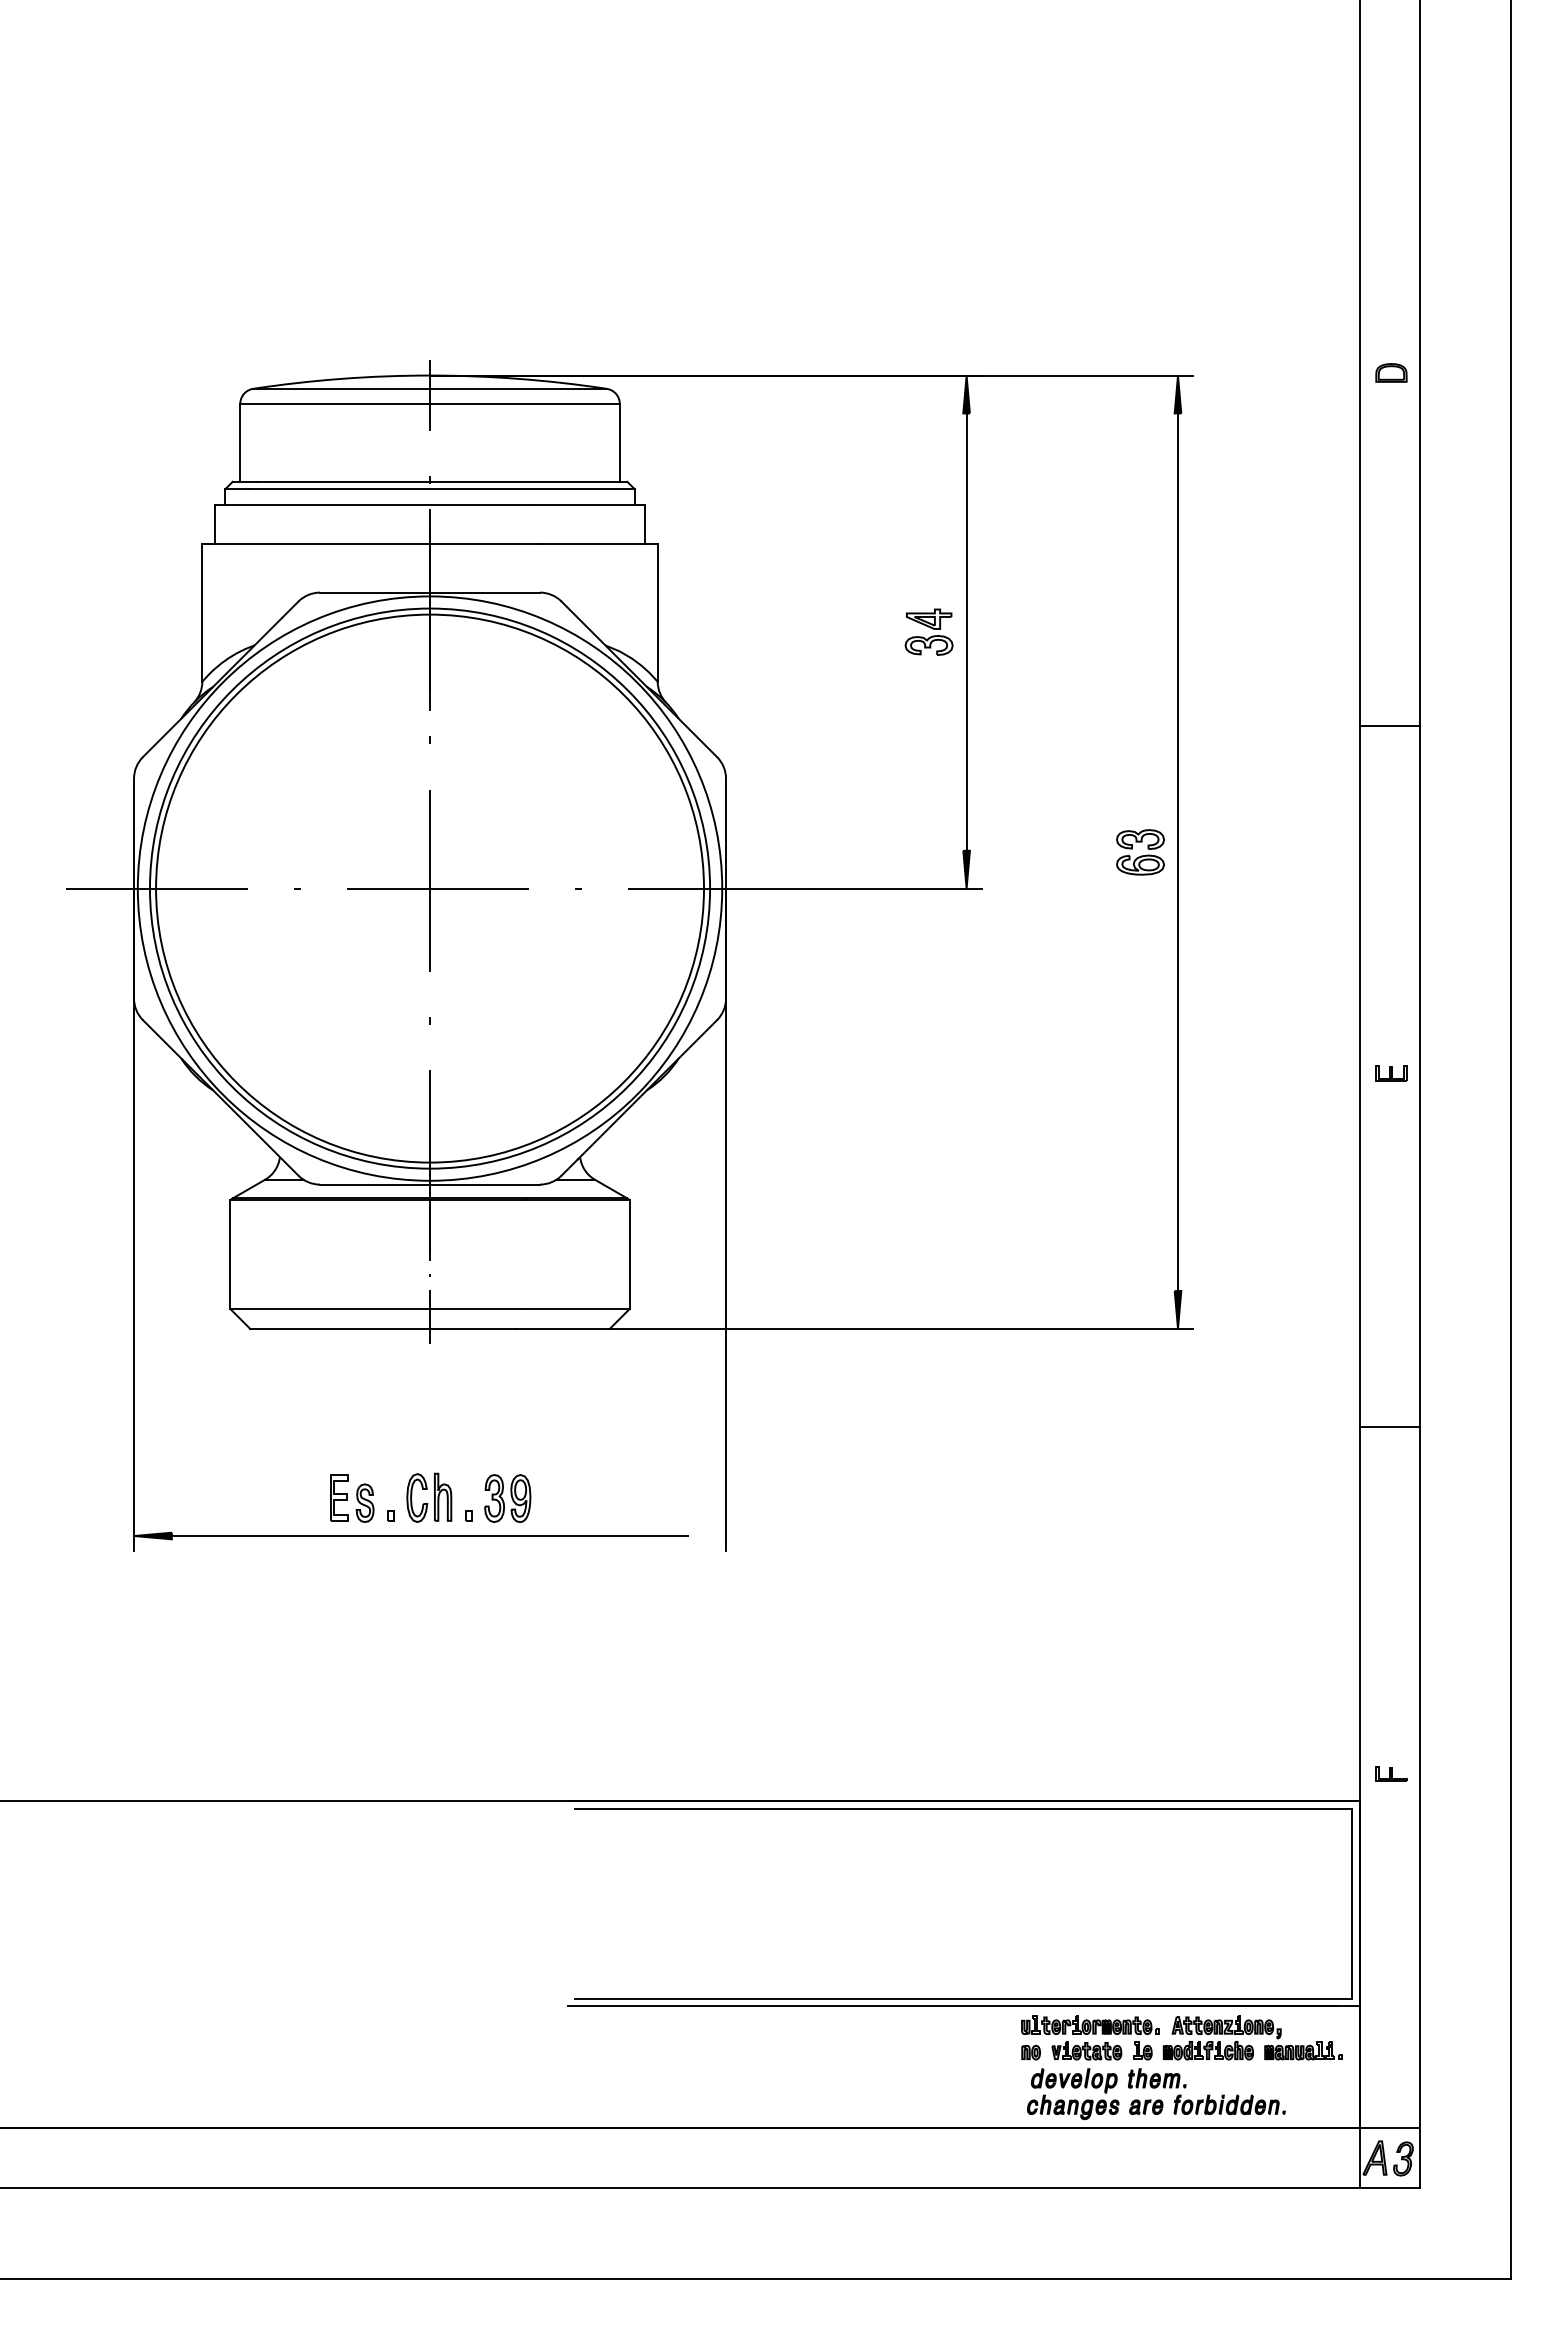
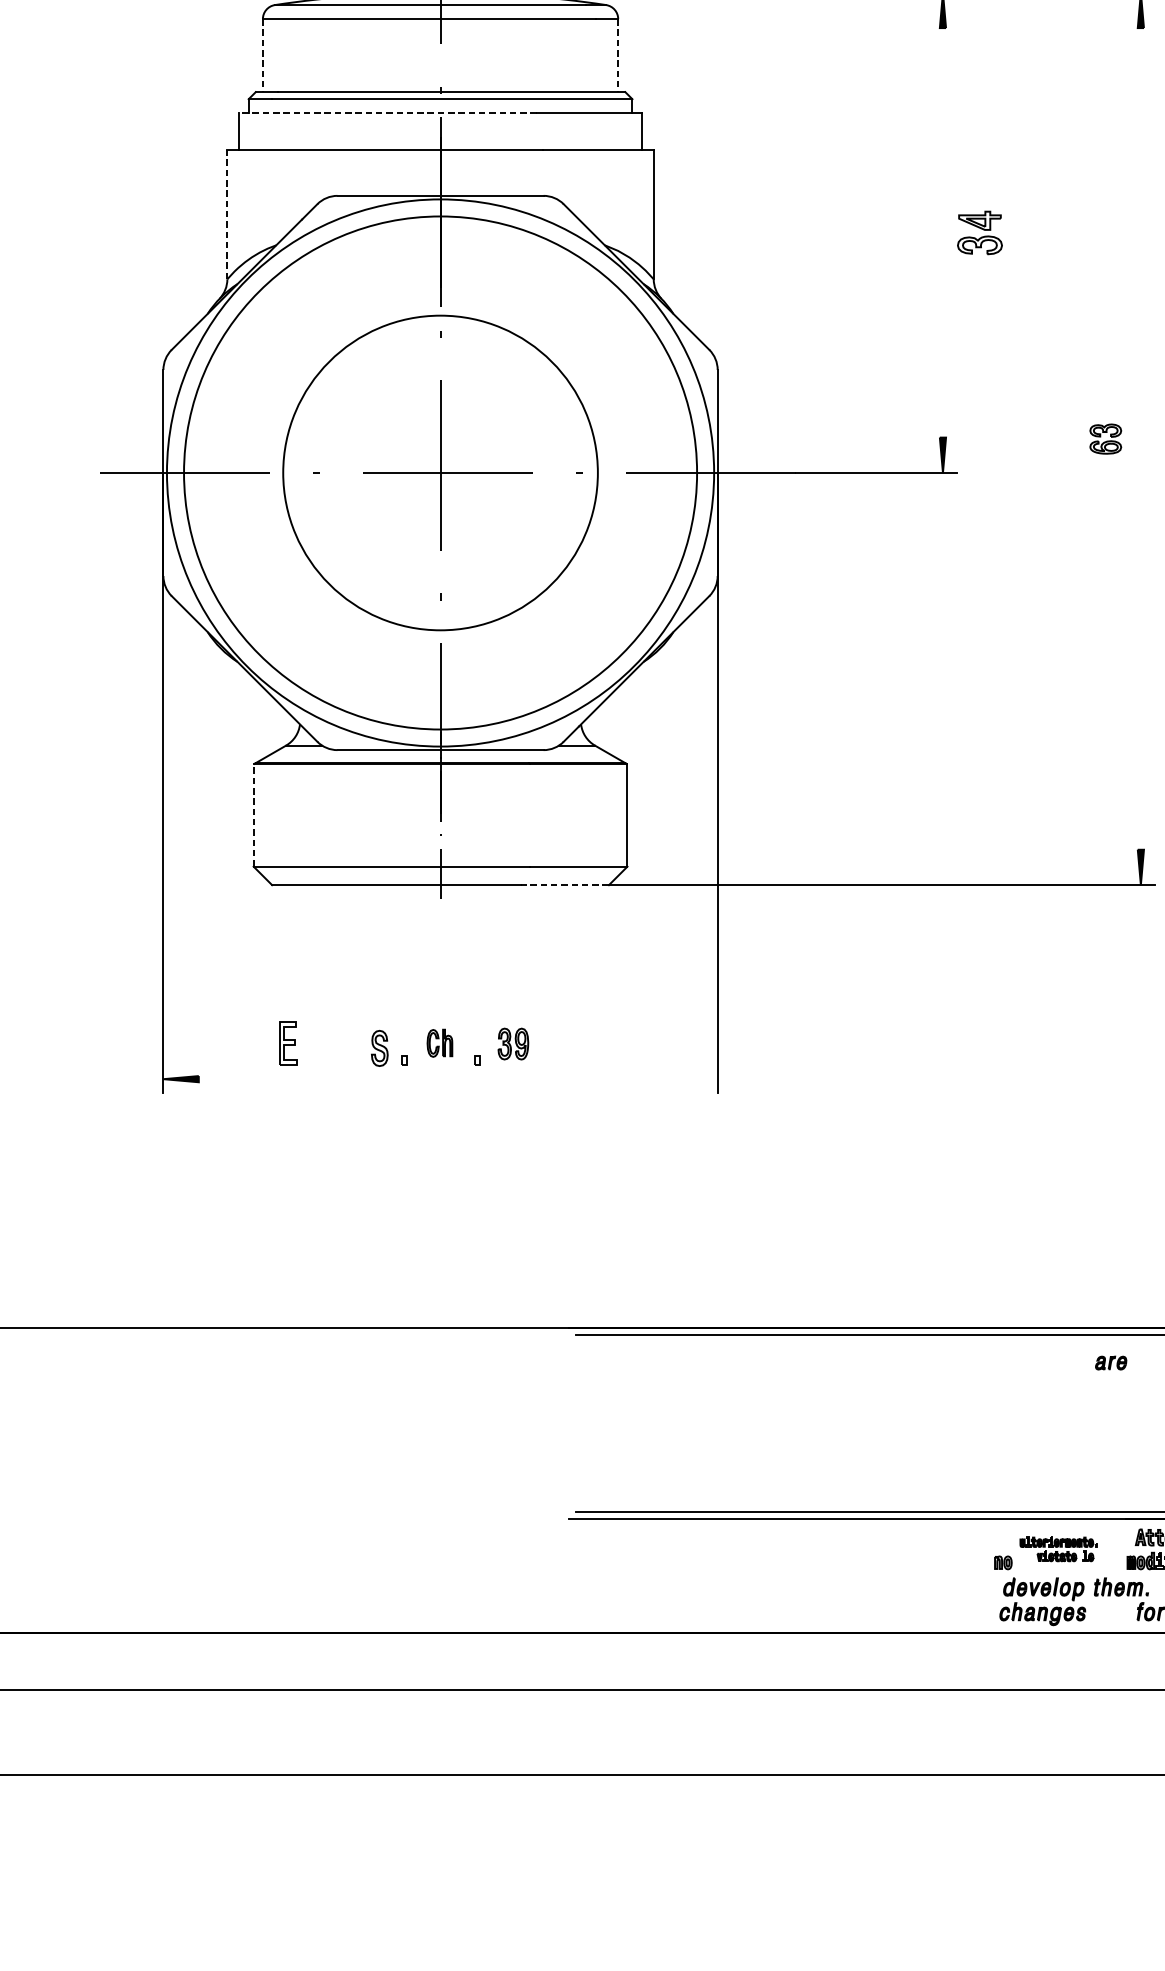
line: (240, 442) -> (263, 55), solid -> dashed
line: (619, 442) -> (617, 55), solid -> dashed
line: (374, 504) -> (388, 113), solid -> dashed
line: (202, 612) -> (227, 214), solid -> dashed
part: (928, 631) -> (979, 232), moved
line: (966, 631) -> (942, 232), removed
line: (1177, 851) -> (1140, 438), removed
part: (1140, 852) -> (1105, 439), size x0.7
circle: (429, 888) -> (440, 472), size x0.6
line: (230, 1254) -> (253, 815), solid -> dashed
line: (563, 1328) -> (565, 884), solid -> dashed
part: (339, 1497) -> (288, 1043), moved
part: (429, 1497) -> (440, 1043), size x0.6
part: (507, 1498) -> (513, 1044), size x0.7
line: (429, 1536) -> (440, 1079), removed
part: (1090, 2037) -> (1058, 1548), size x0.6
part: (1146, 2107) -> (1111, 1363), moved

